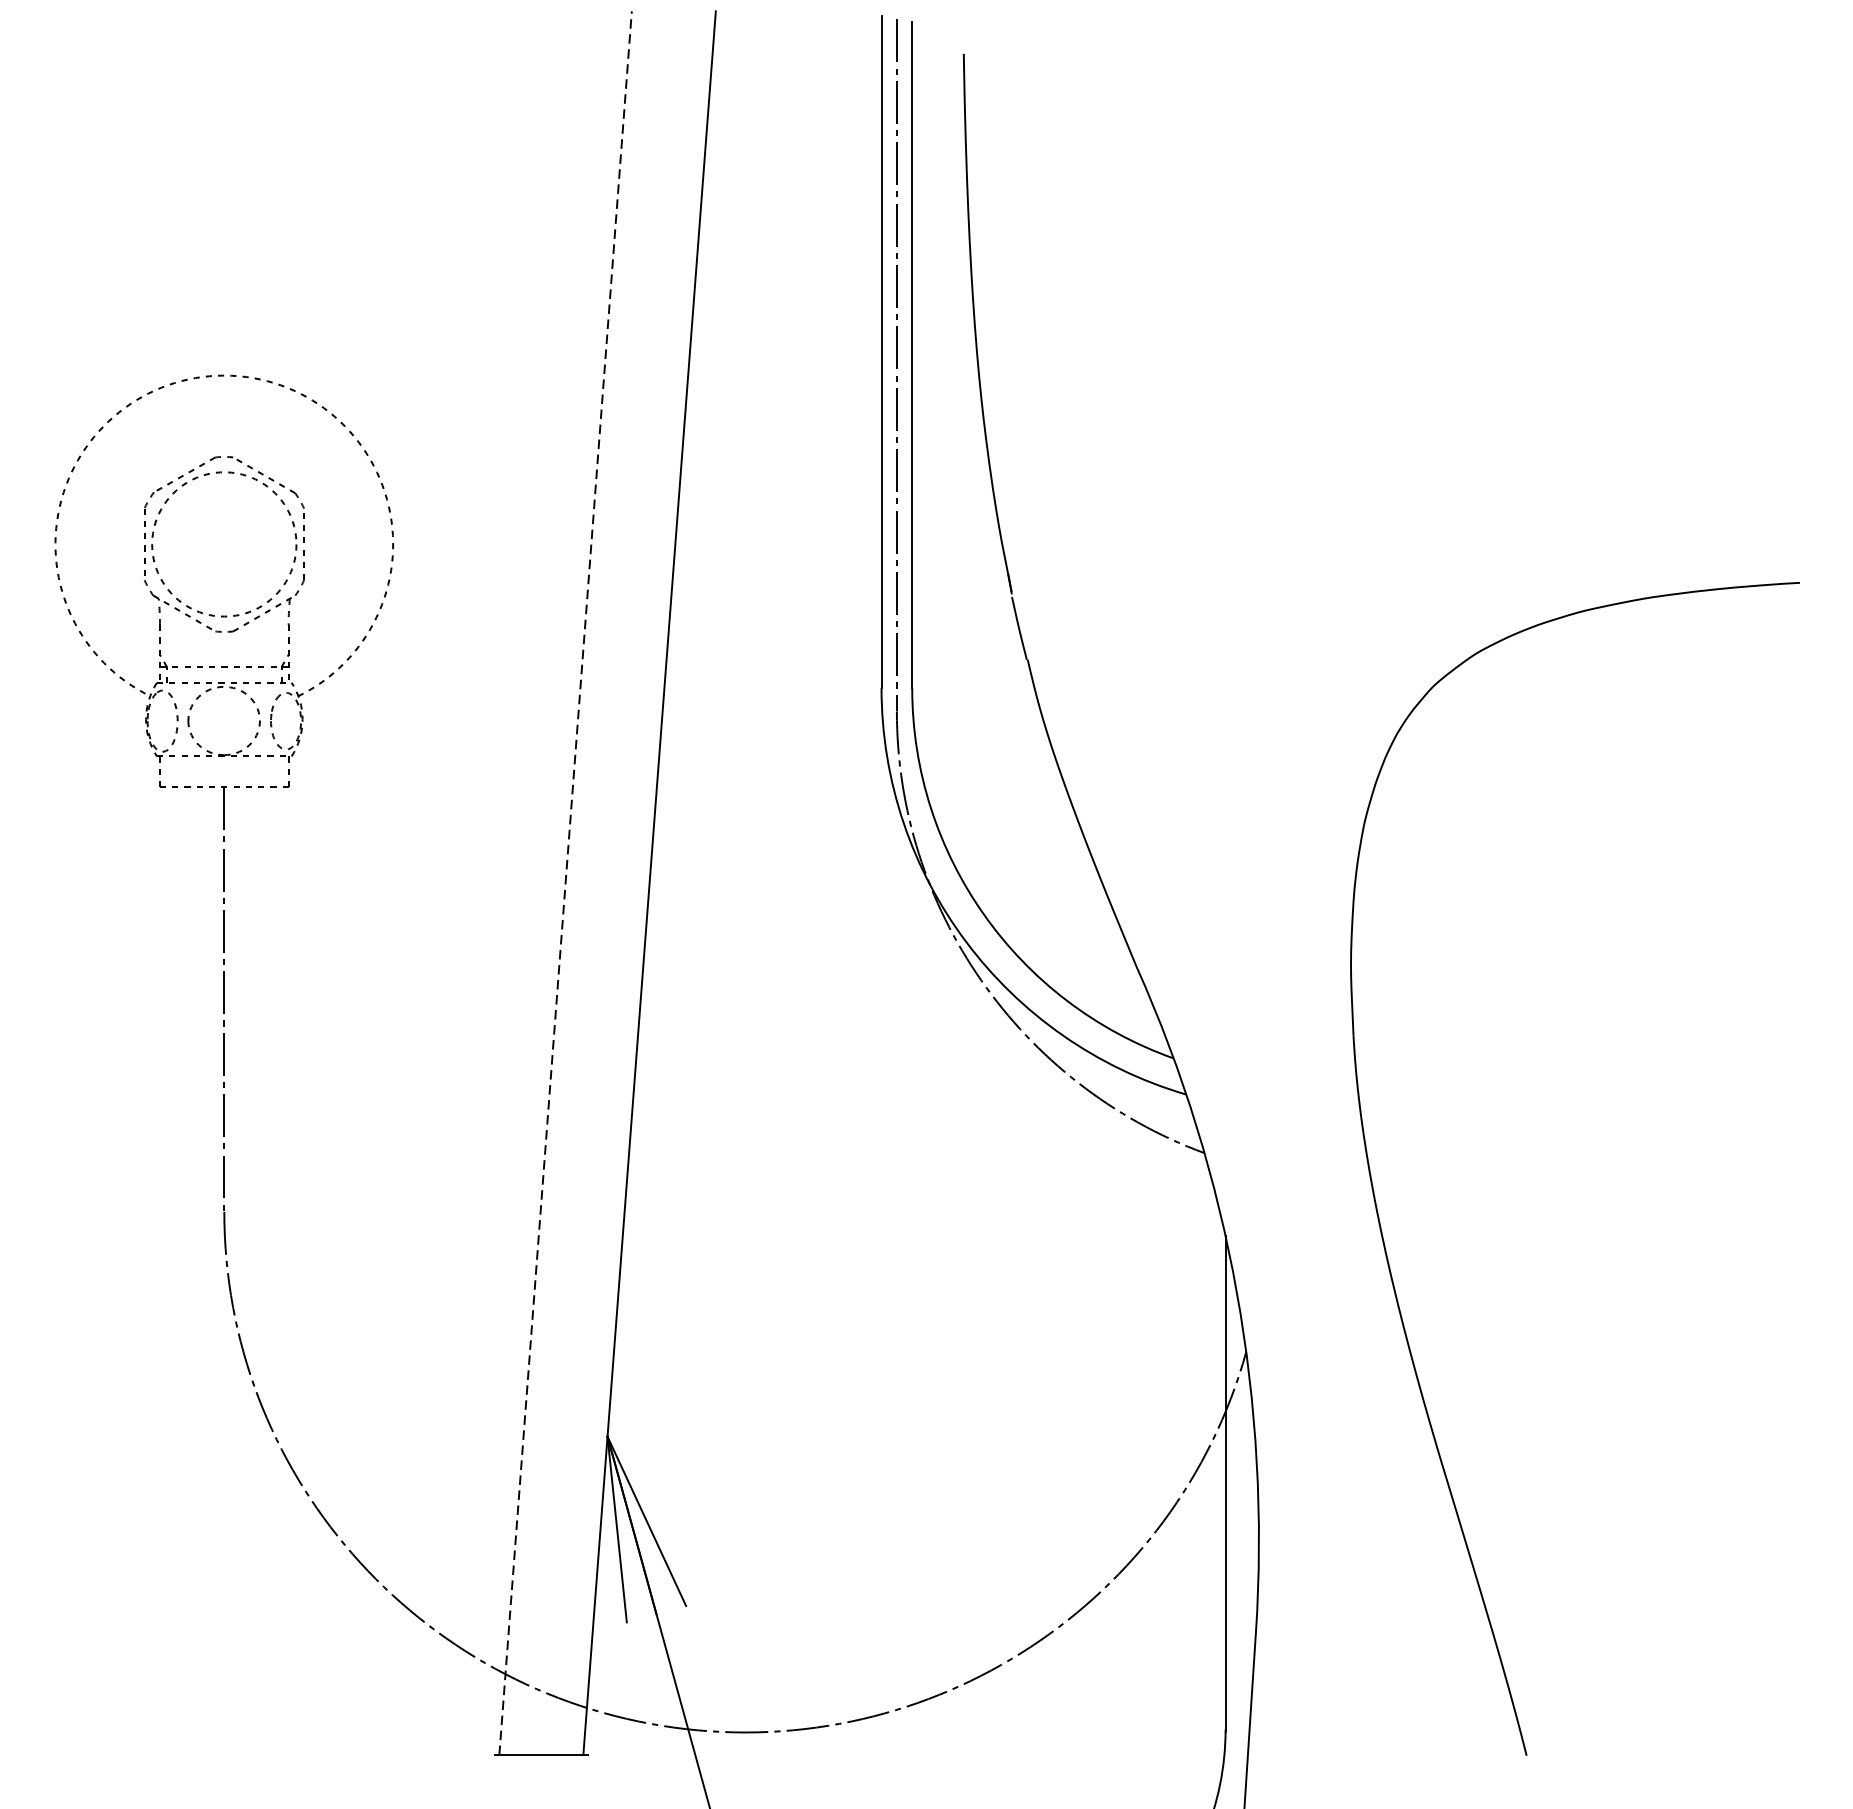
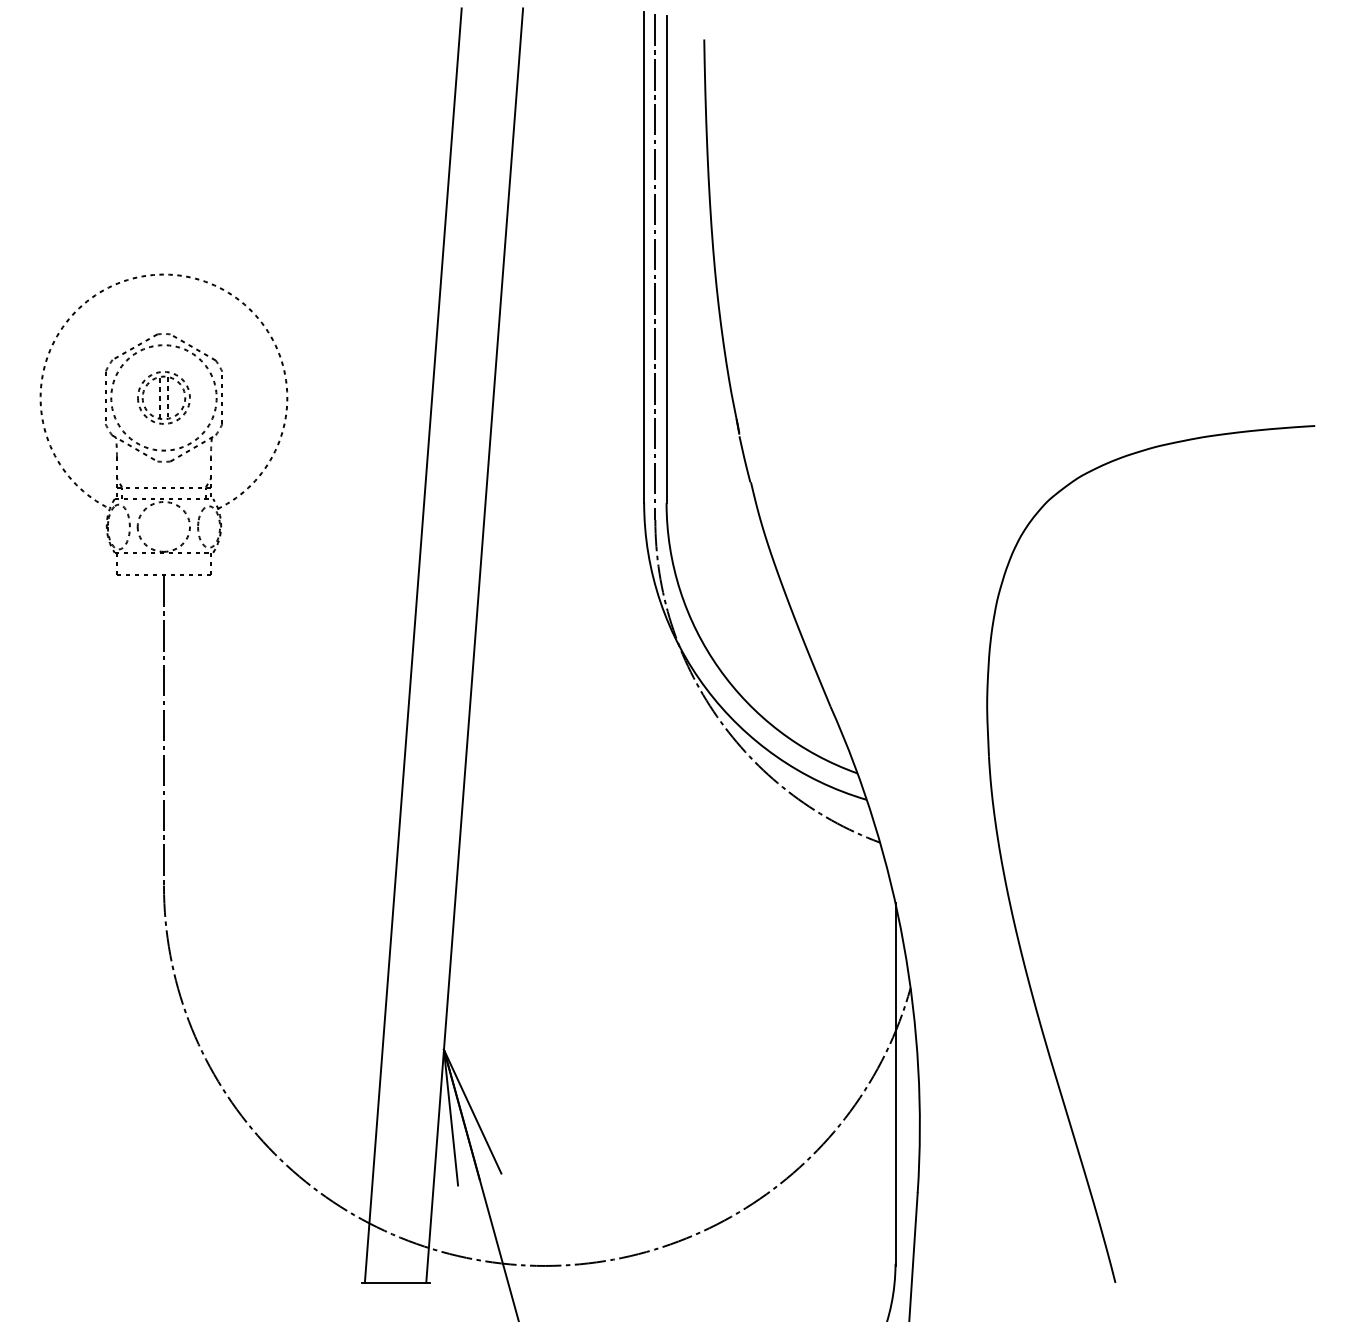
part: (223, 543) -> (163, 397), added
line: (565, 883) -> (413, 645), dashed -> solid

